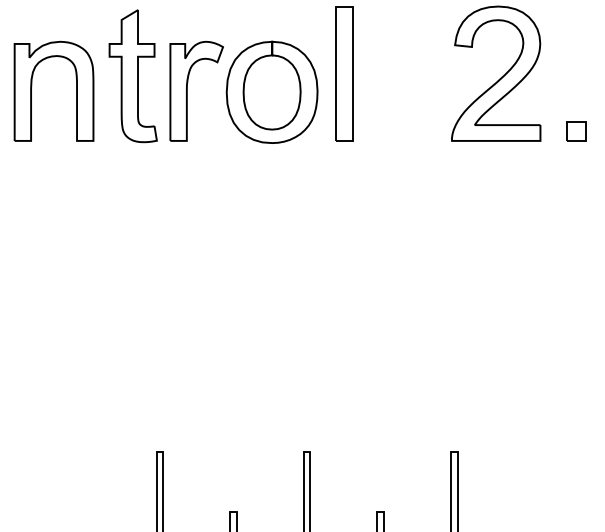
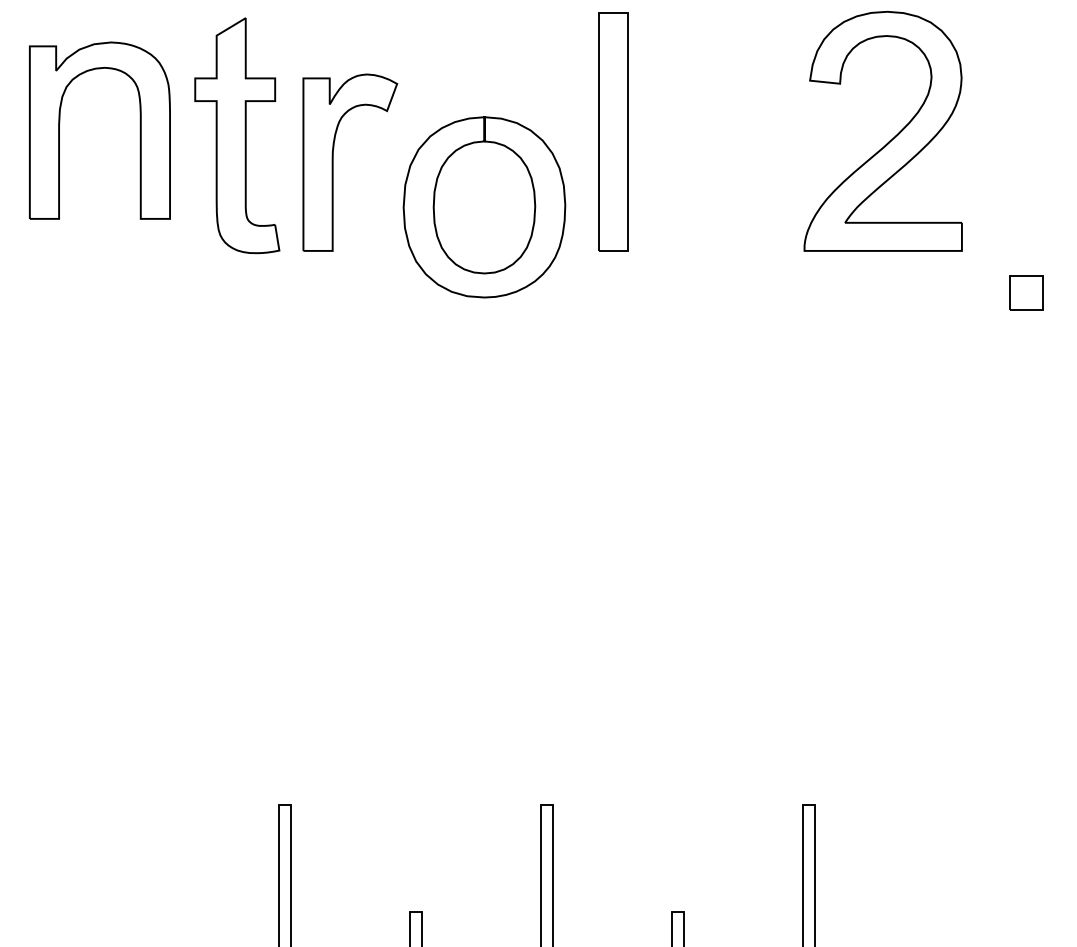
part: (32, 86) -> (61, 122), moved
part: (271, 91) -> (483, 205), moved
part: (576, 131) -> (1026, 292), moved

